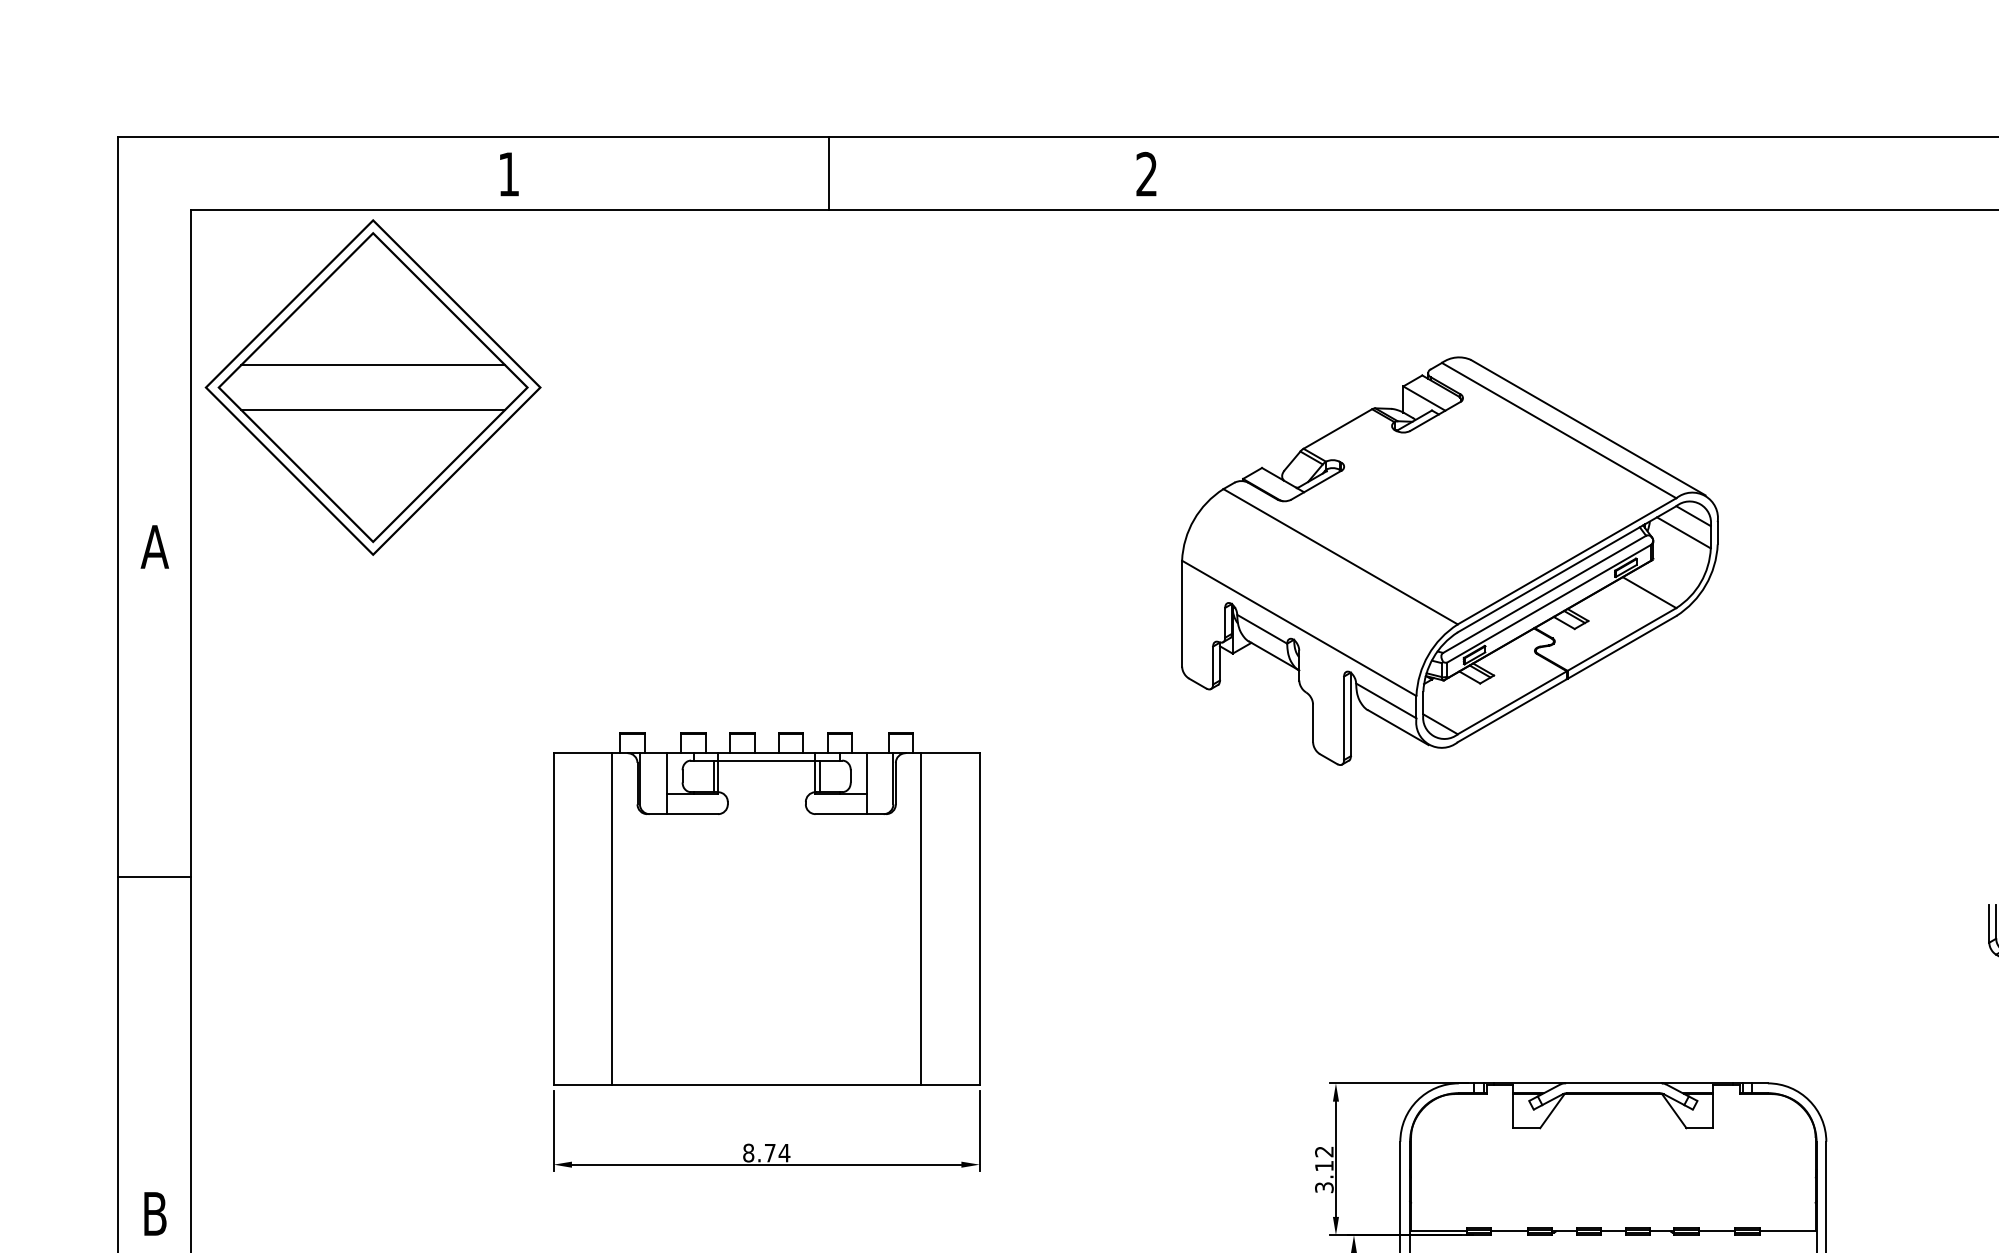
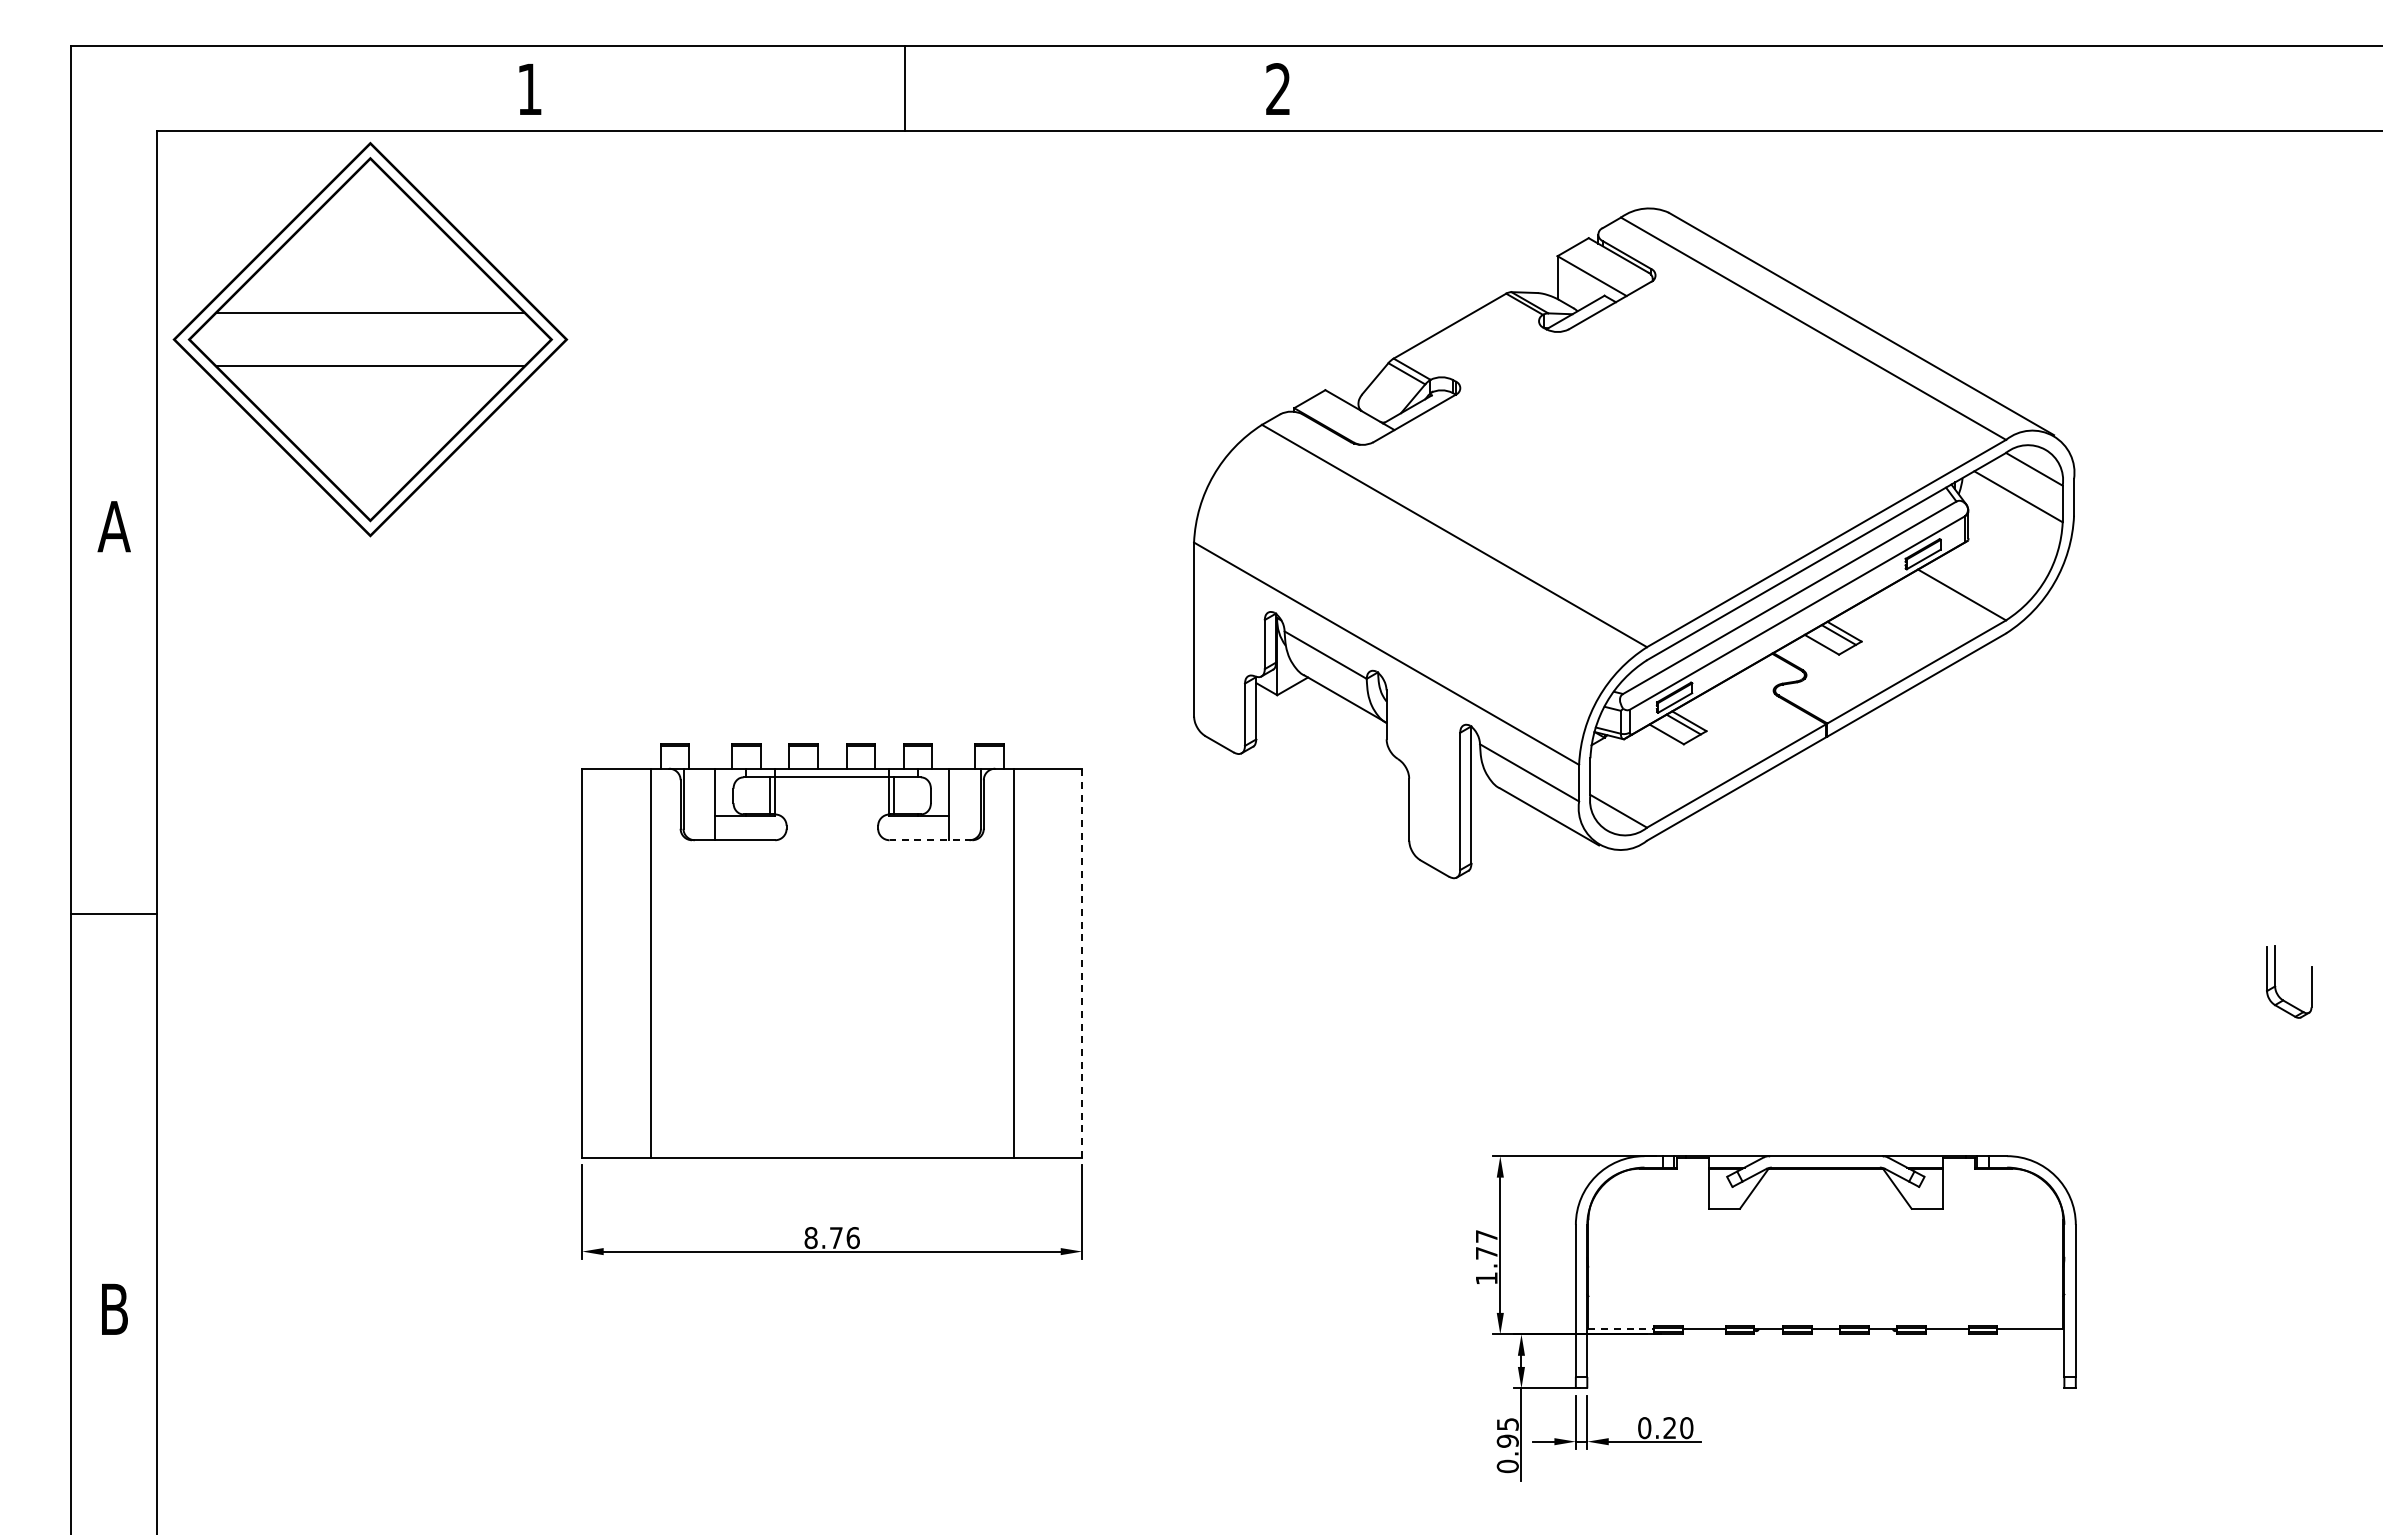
part: (1449, 561) -> (1633, 543), size x1.4
line: (850, 814) -> (930, 840), solid -> dashed
line: (979, 918) -> (1082, 962), solid -> dashed
text: (784, 1153) -> (853, 1238), 8.74 -> 8.76
text: (1324, 1169) -> (1486, 1257), 3.12 -> 1.77
line: (1439, 1230) -> (1621, 1328), solid -> dashed

